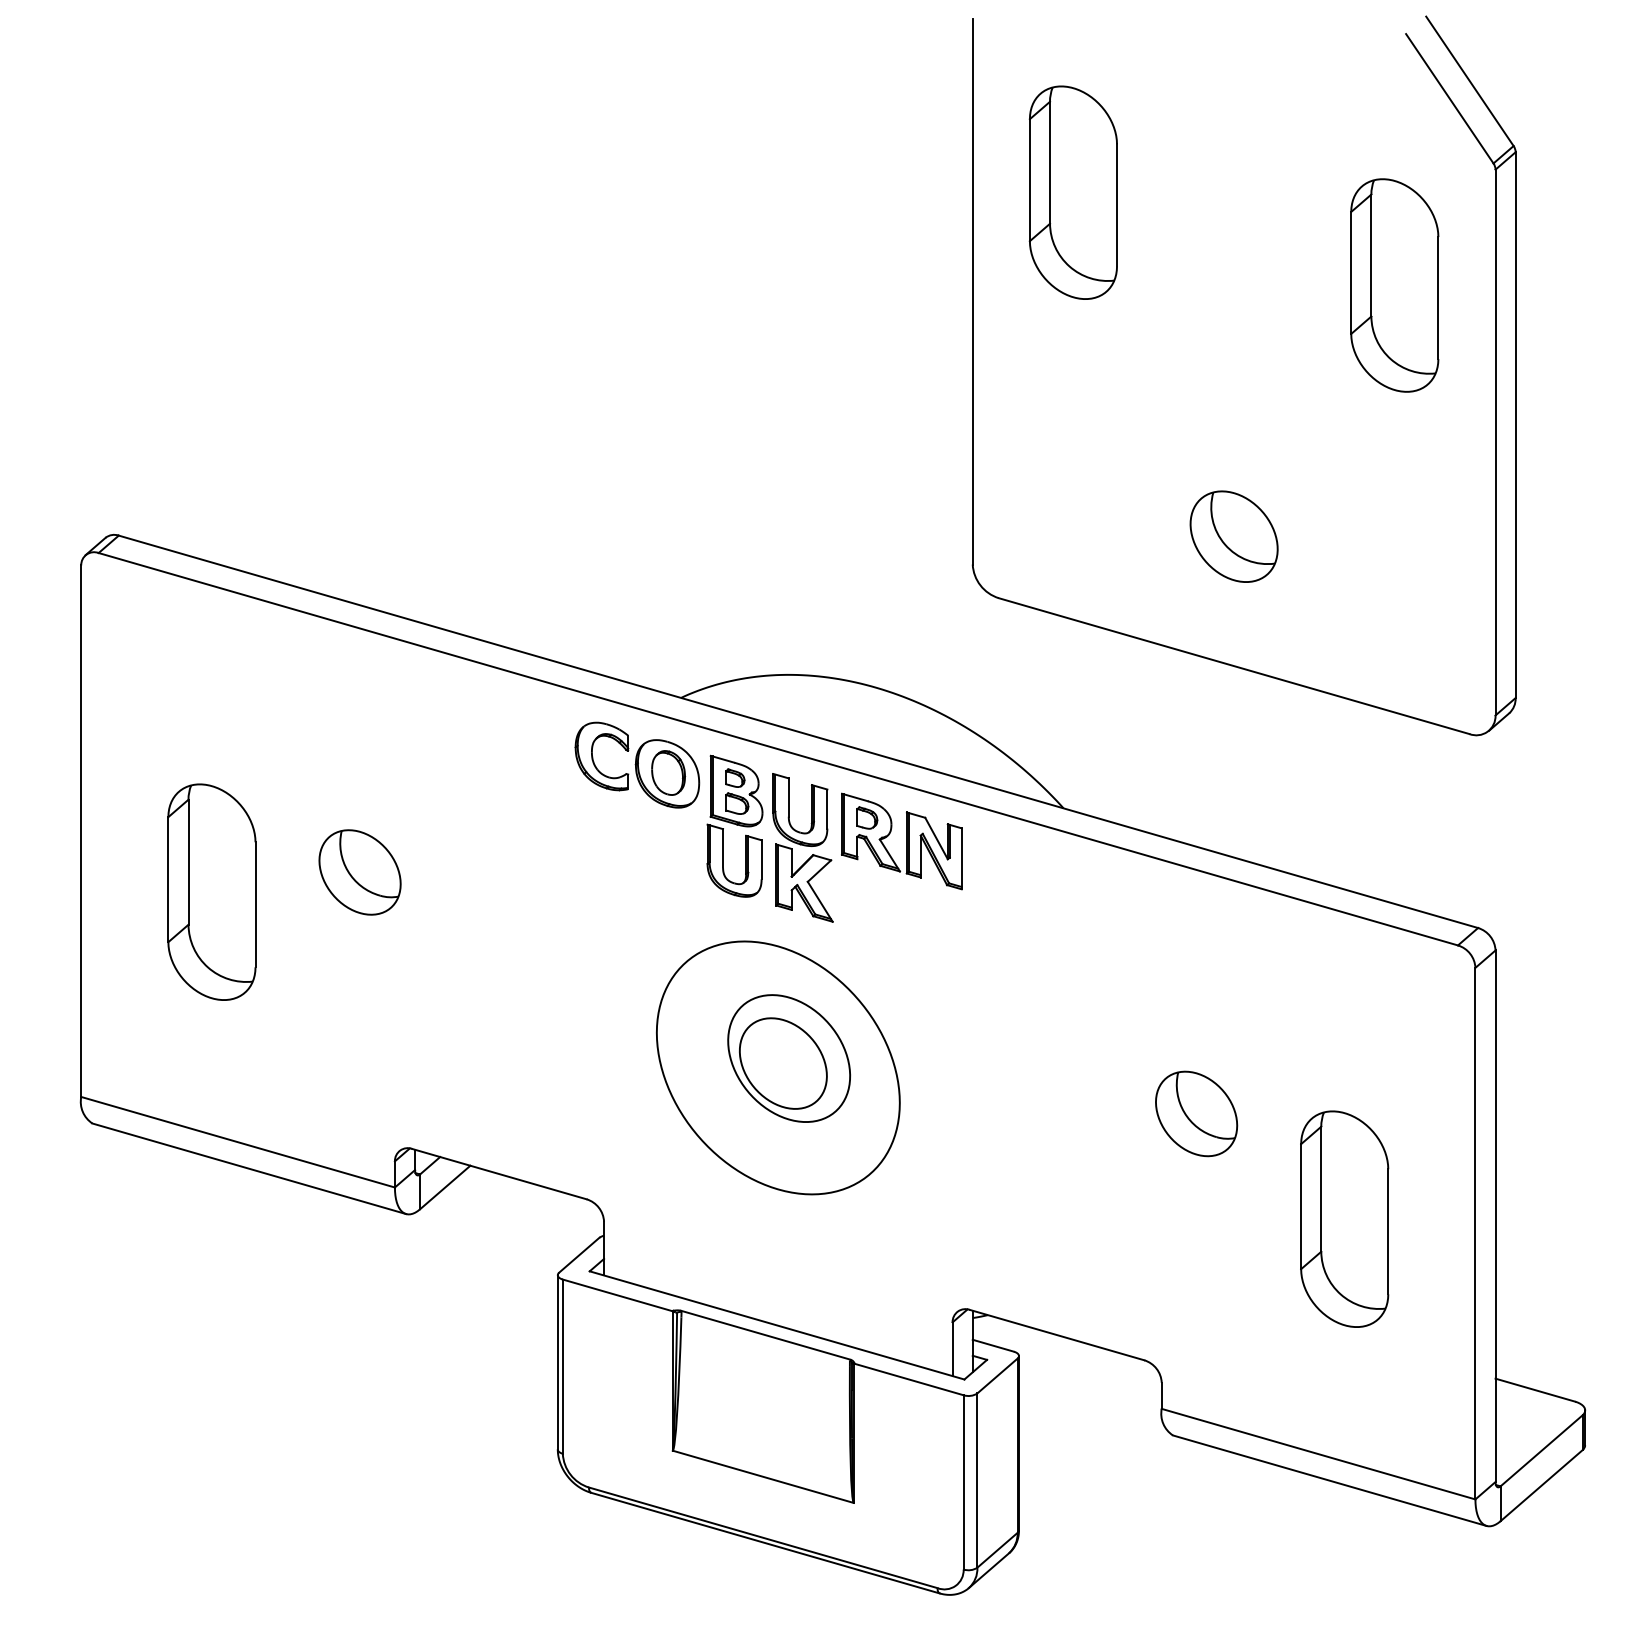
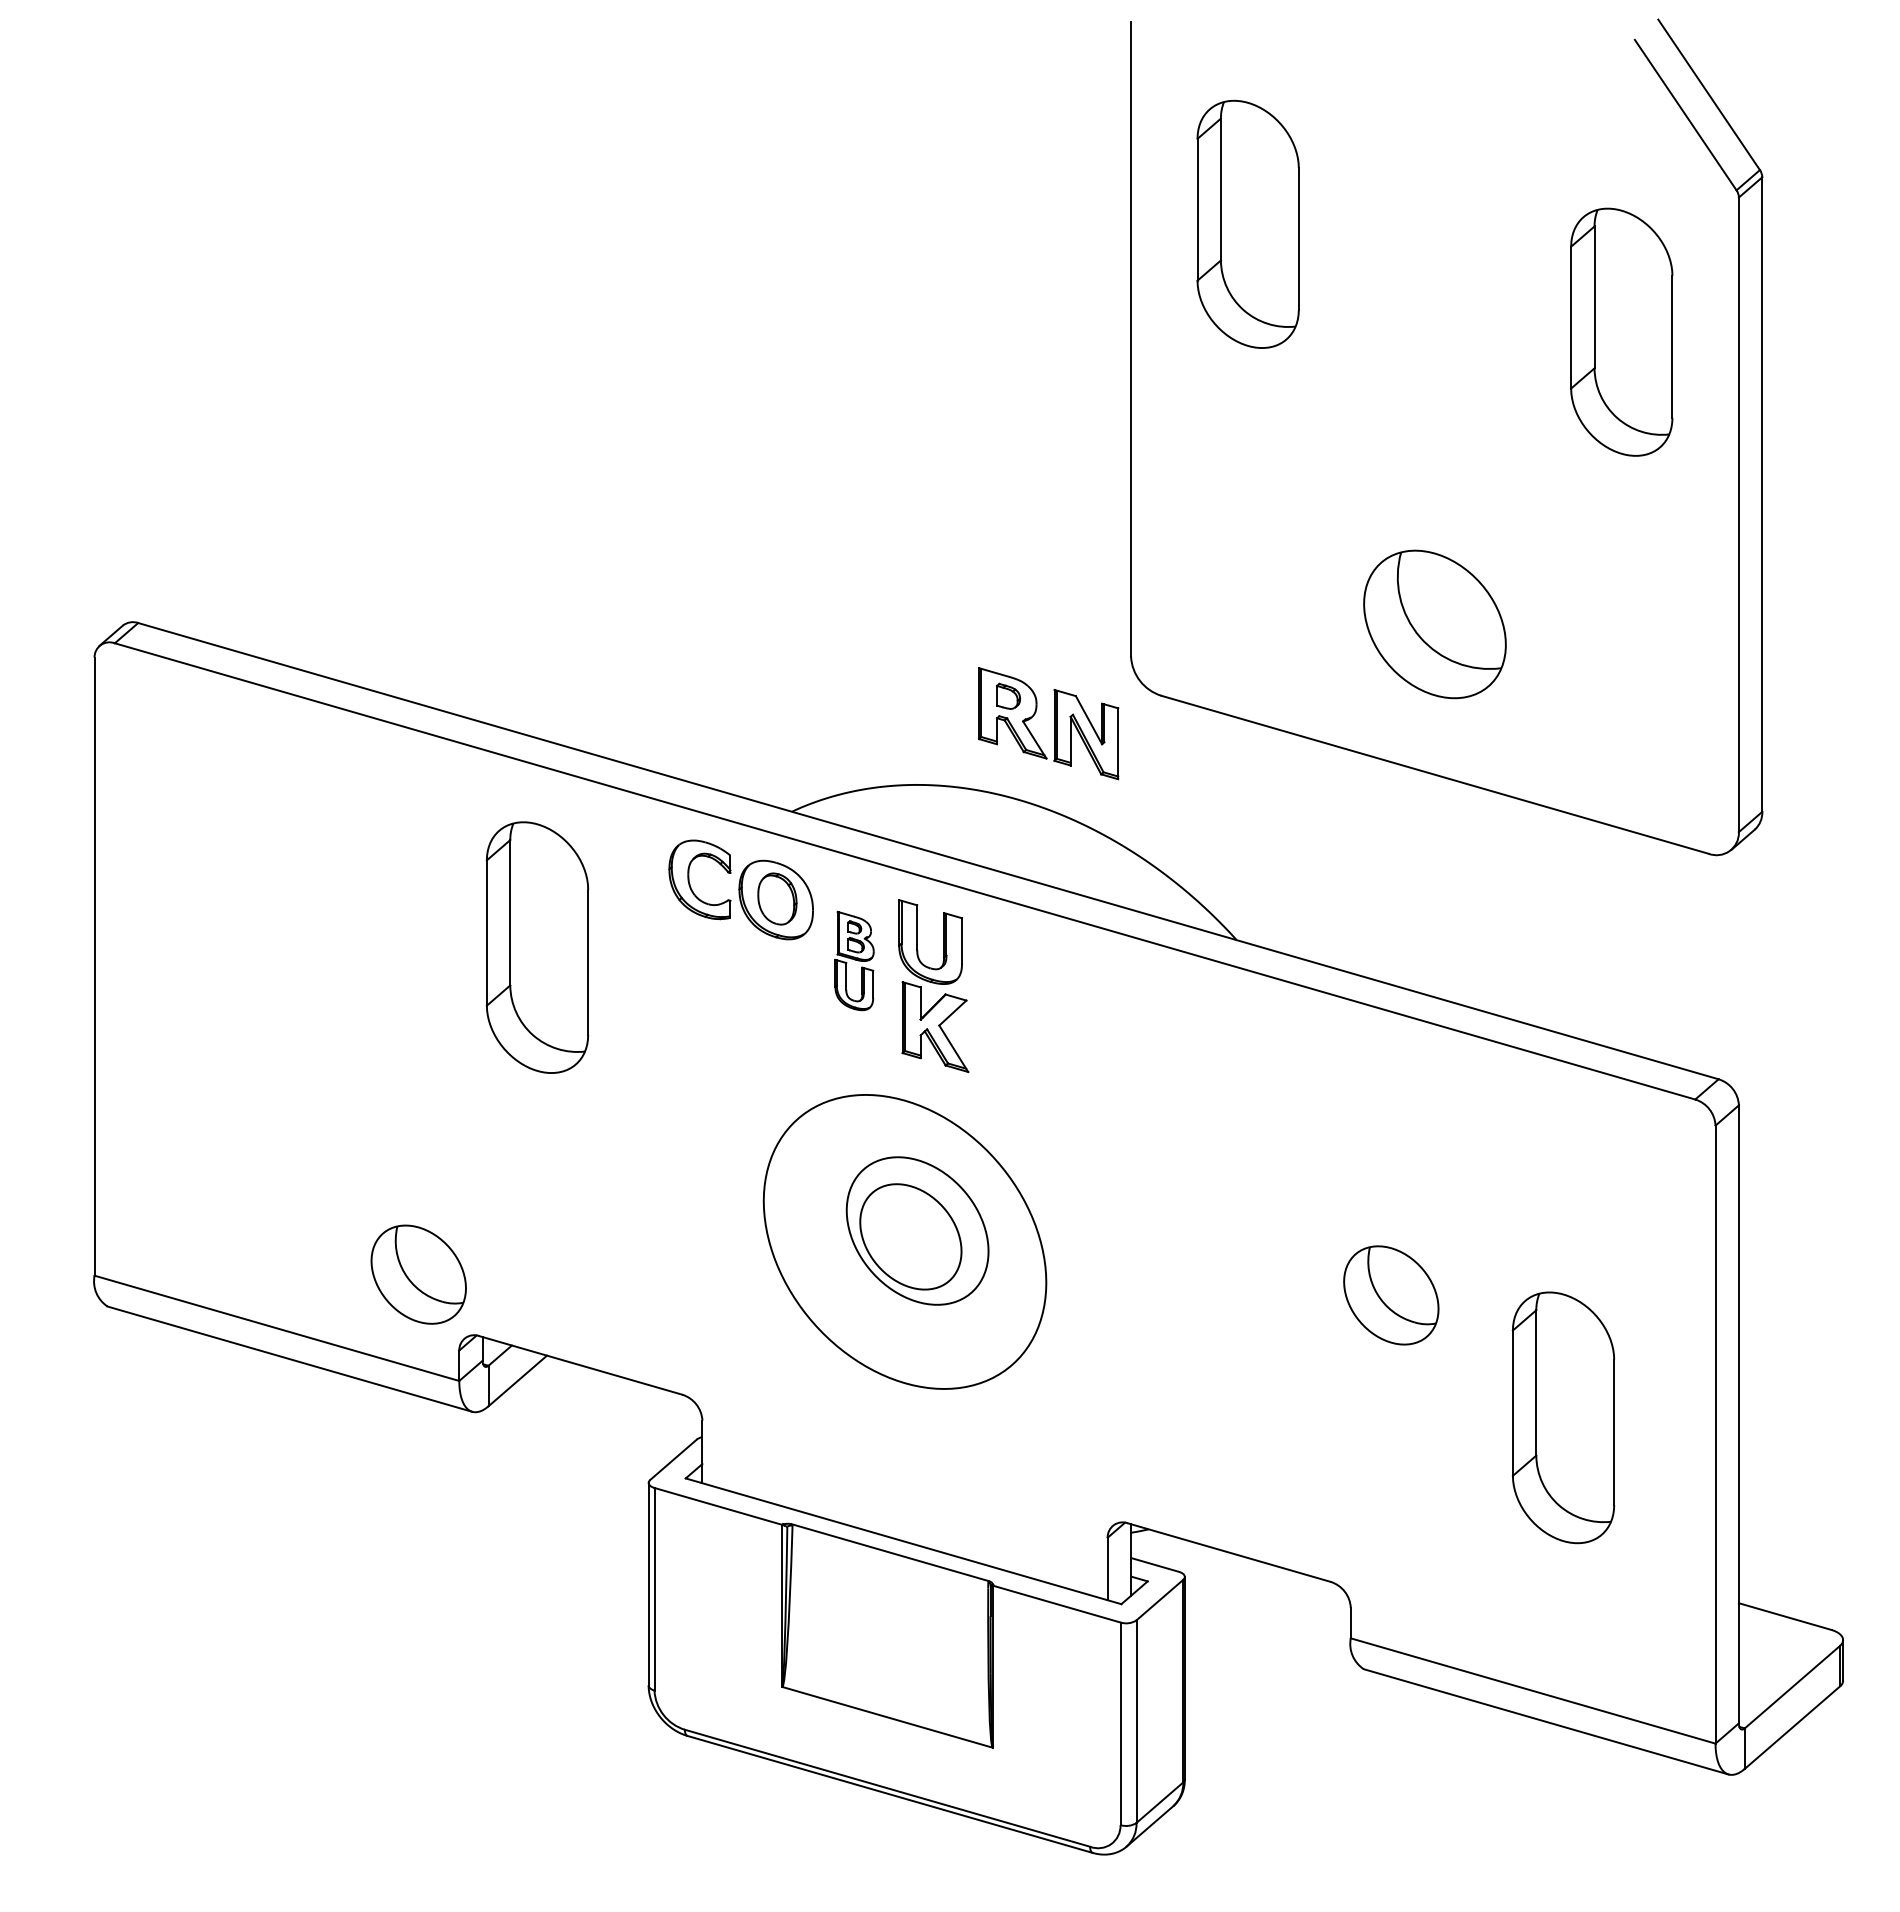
part: (1233, 536) -> (1434, 623), size x1.4
part: (734, 825) -> (854, 960), size x0.6
part: (901, 841) -> (1048, 723), moved
part: (359, 872) -> (418, 1274), moved
part: (211, 892) -> (537, 947), moved

